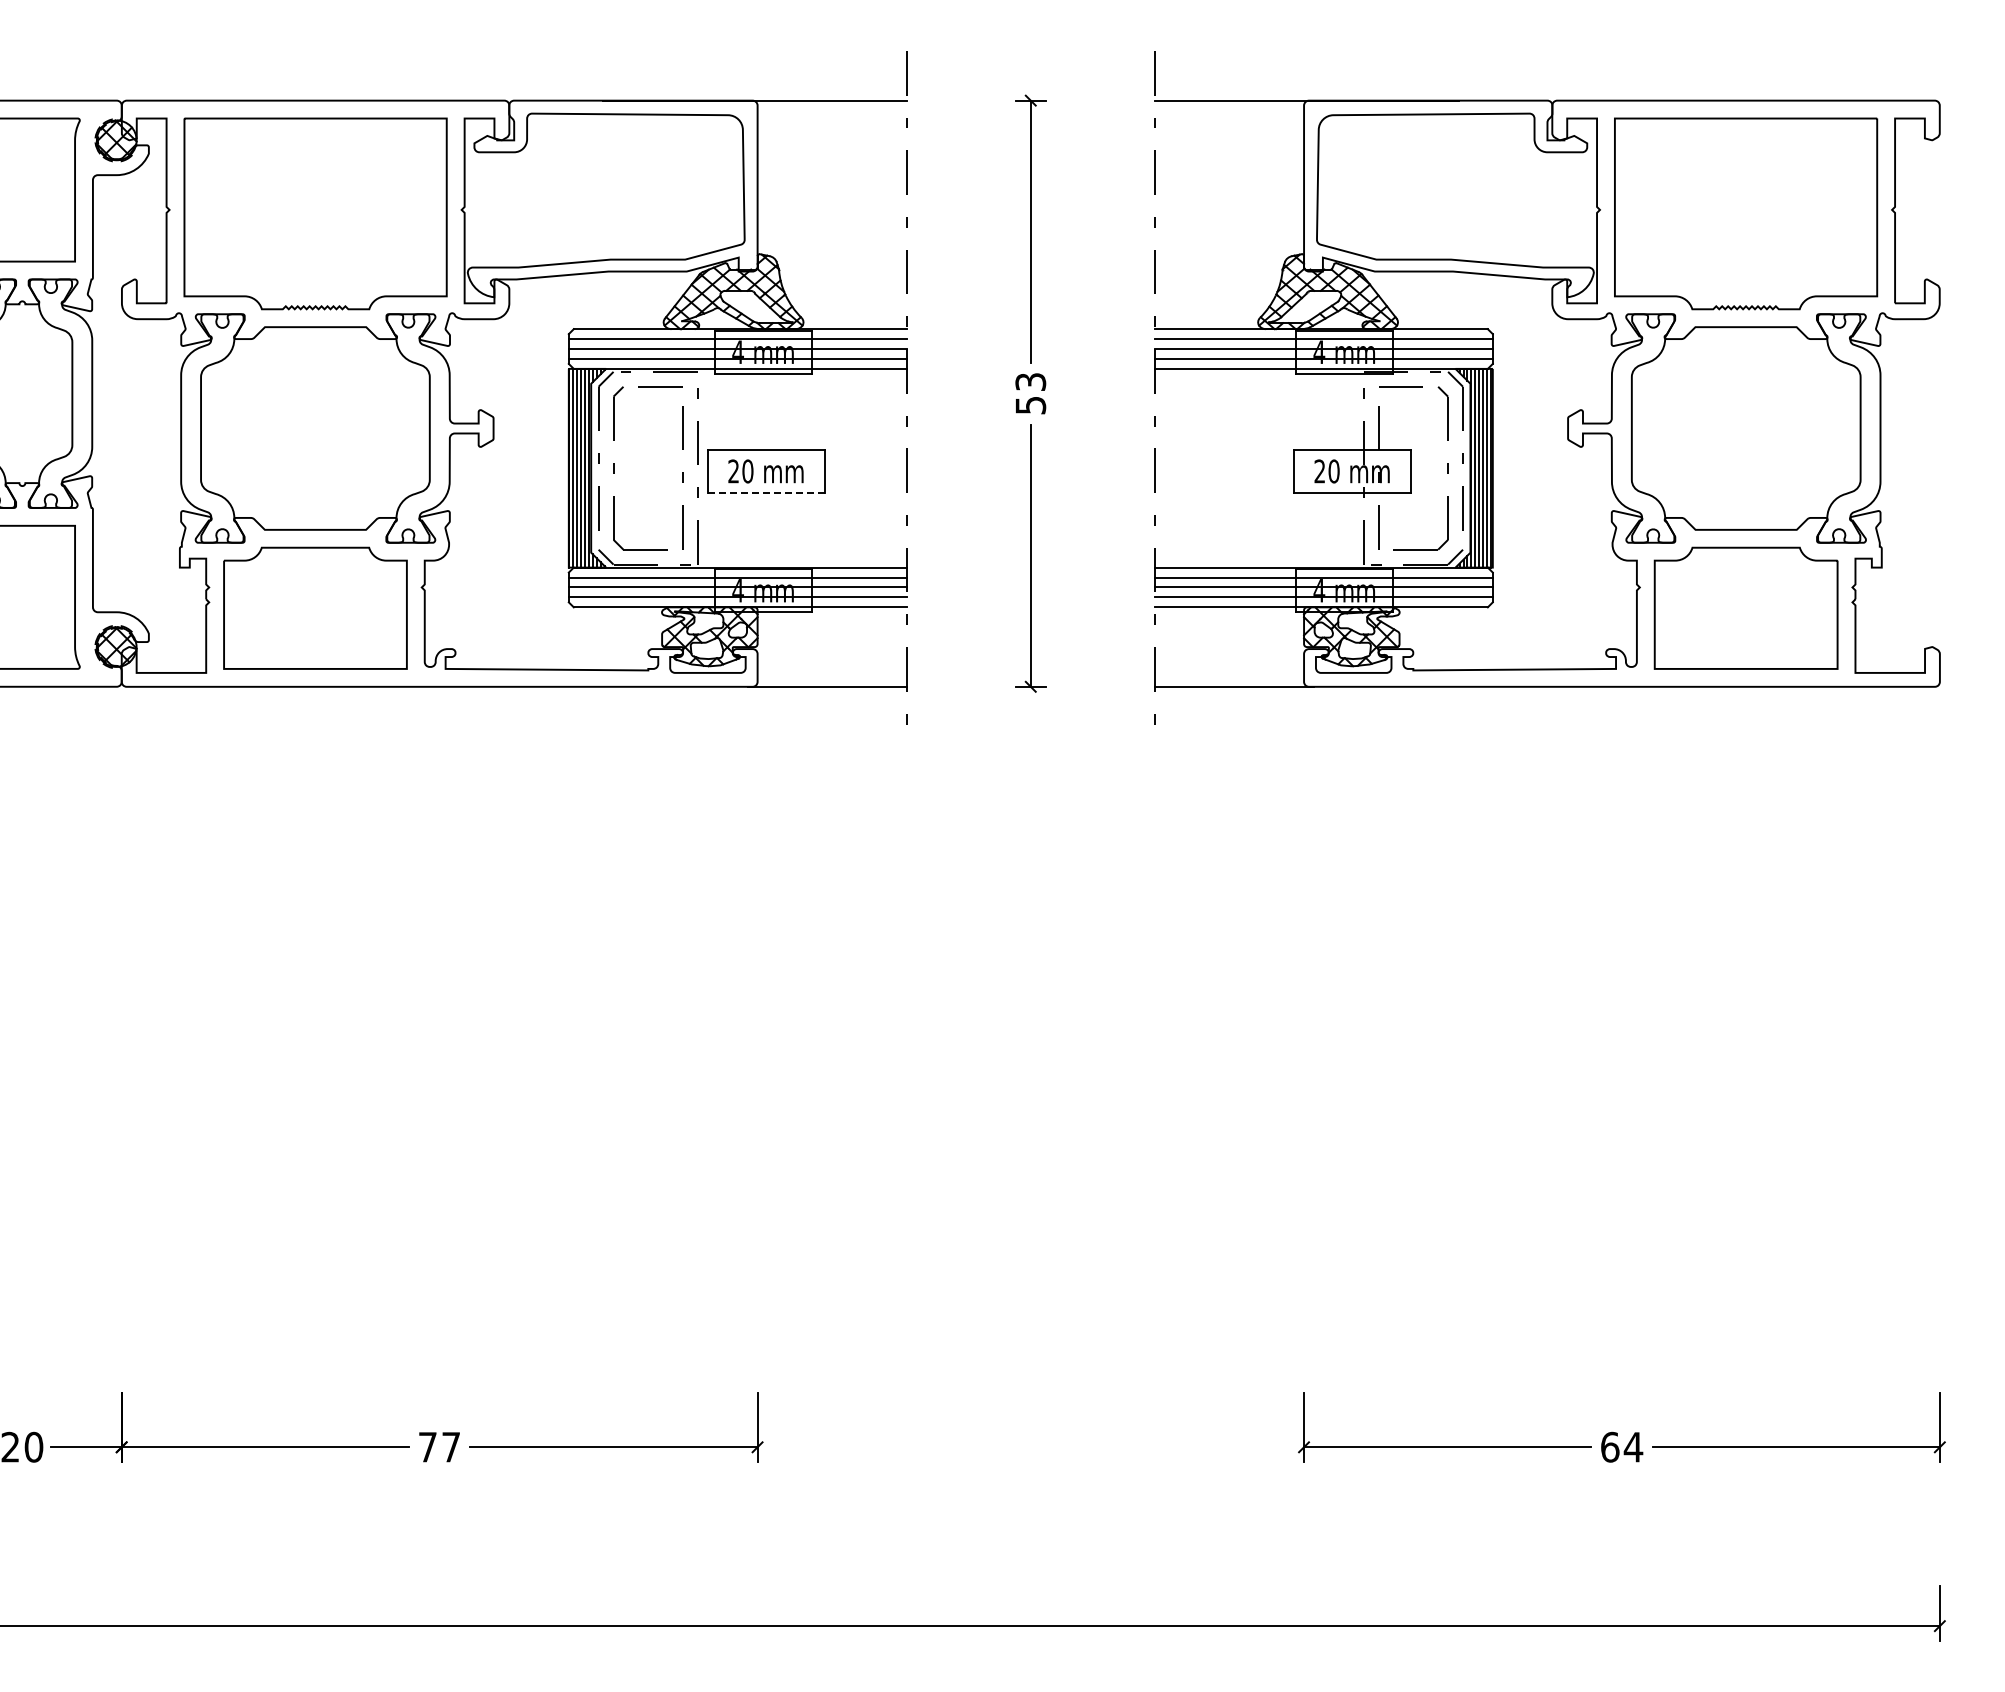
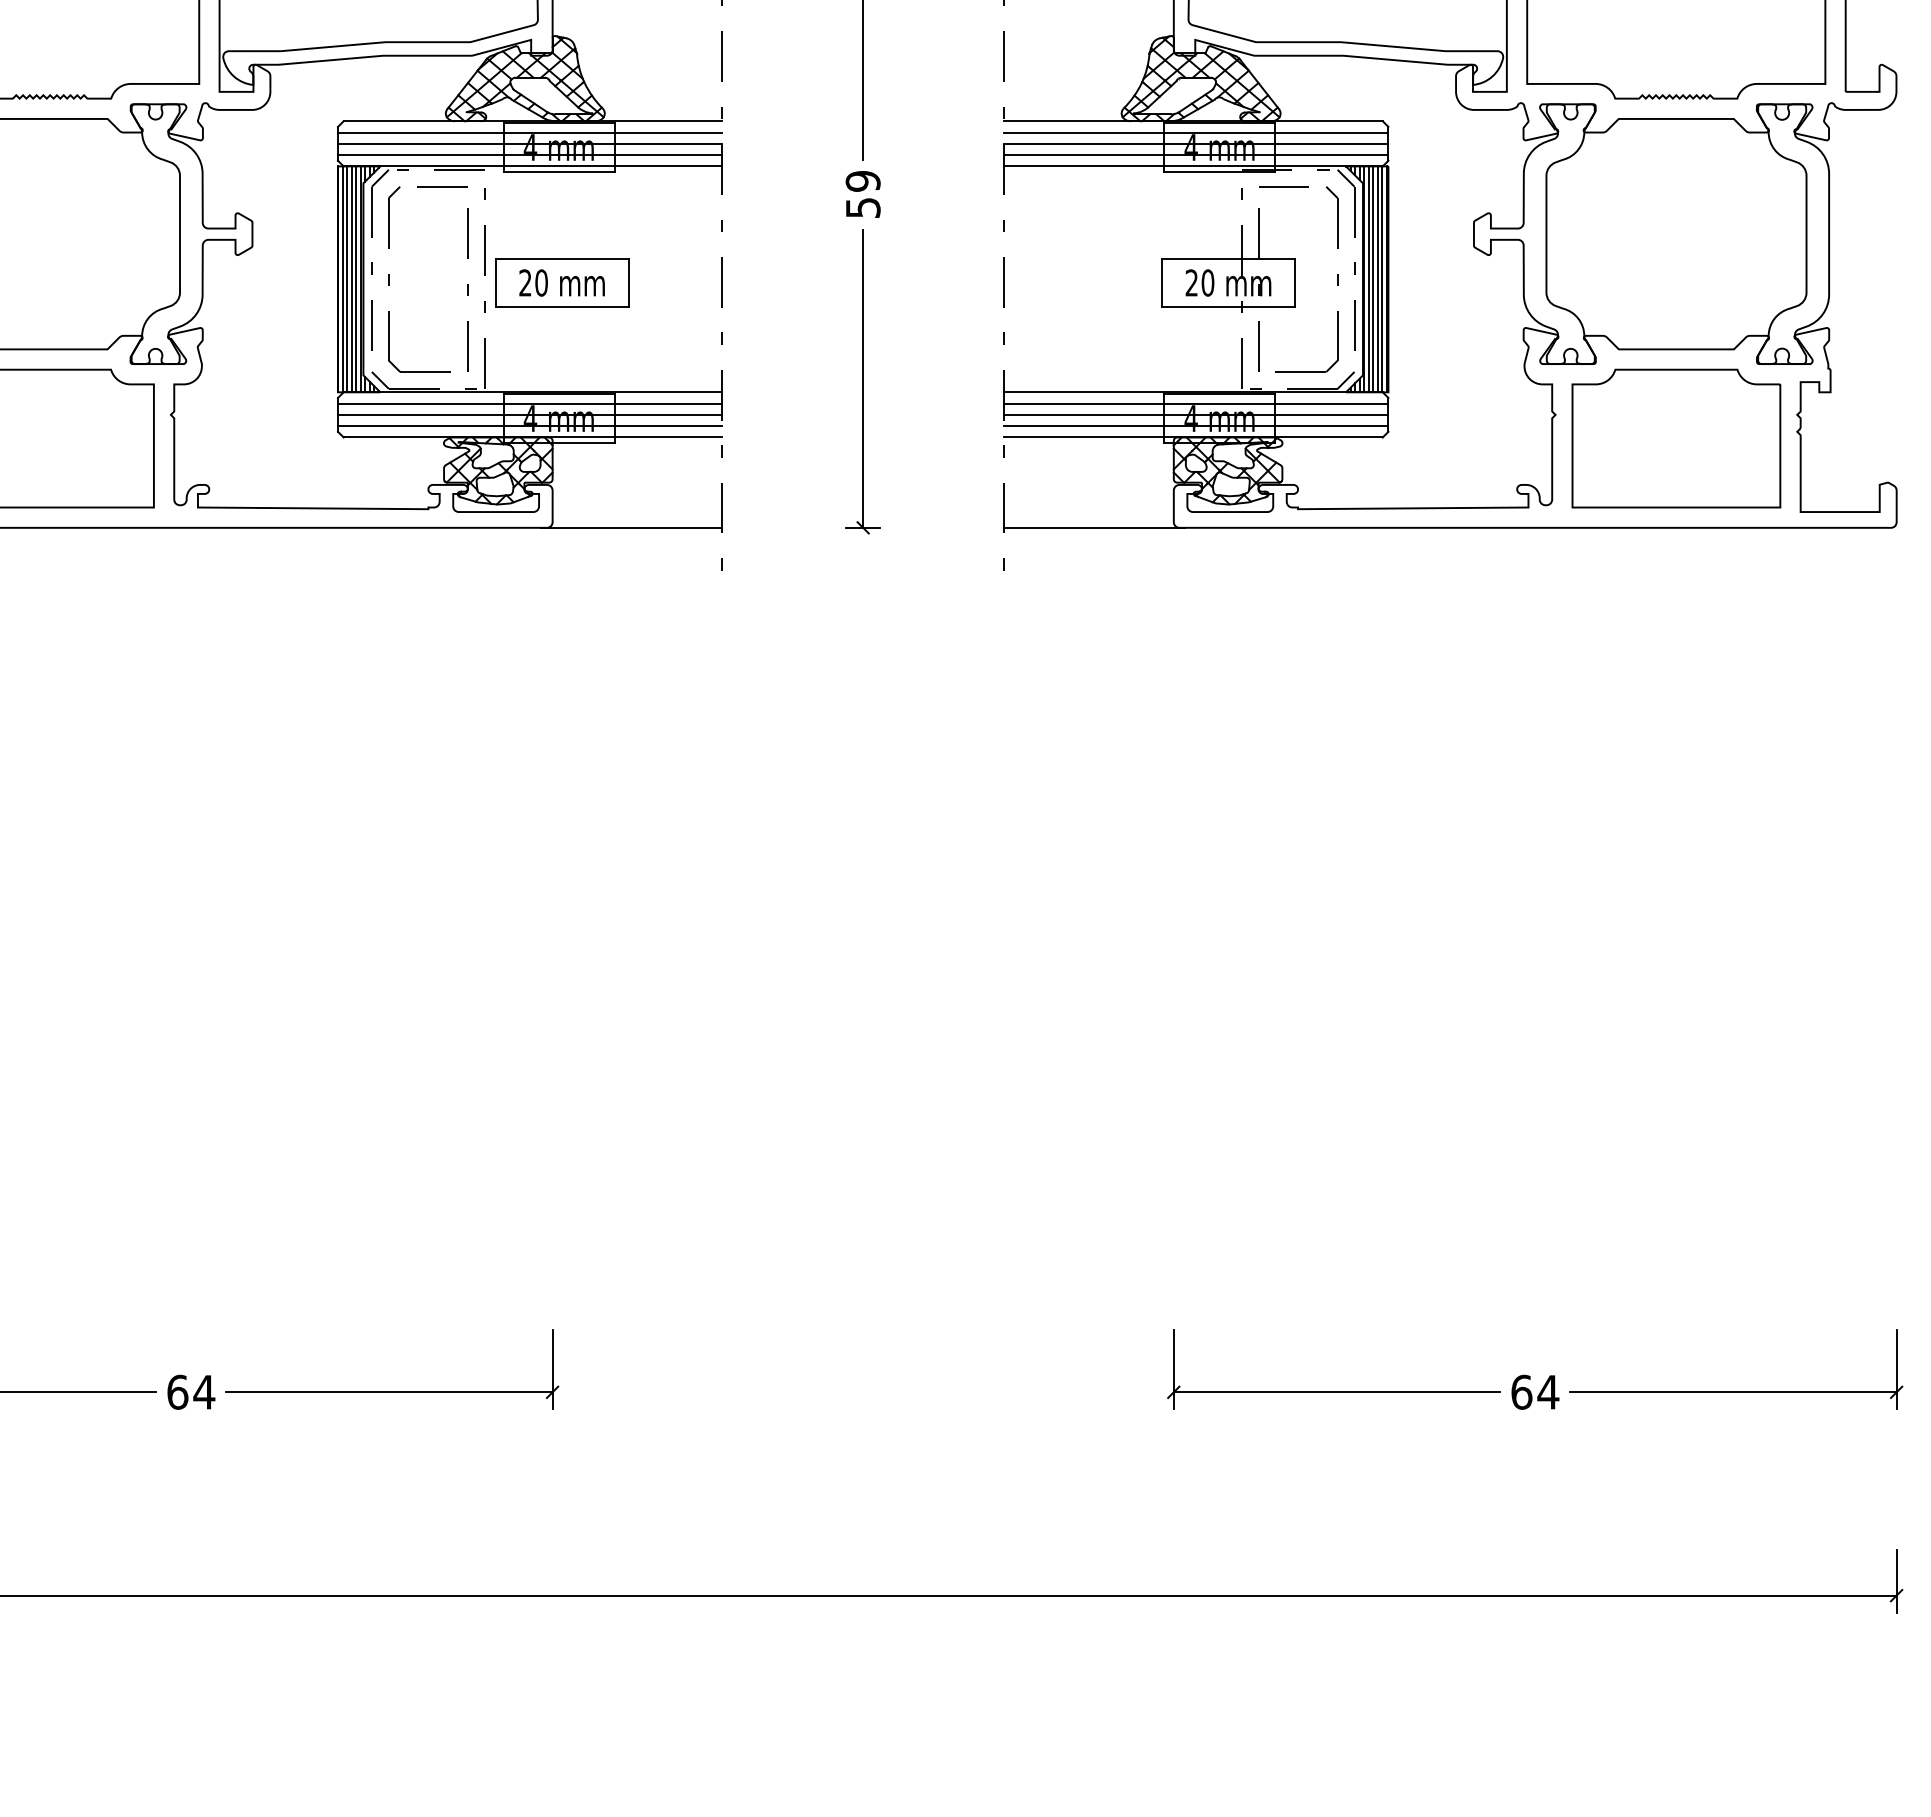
text: (1030, 382) -> (862, 181), 53 -> 59
line: (766, 492) -> (562, 306), dashed -> solid
text: (439, 1446) -> (190, 1391), 77 -> 64

